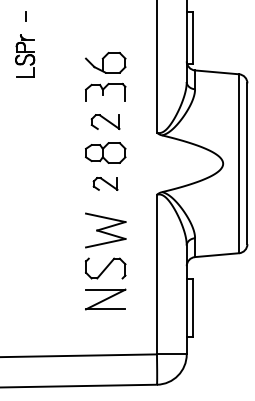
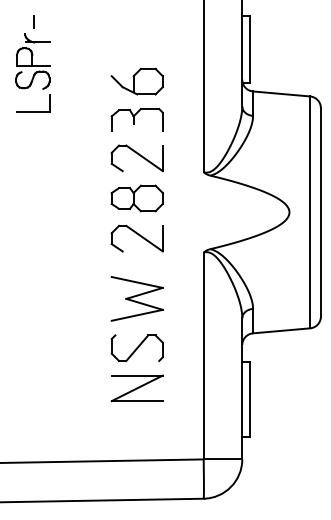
part: (24, 55) -> (32, 72), size x1.43
part: (105, 122) -> (136, 158), size x1.43
part: (105, 183) -> (136, 238), size x1.67

